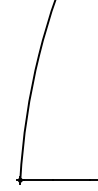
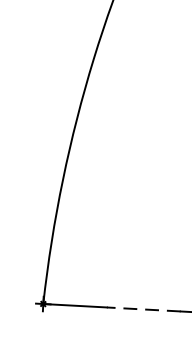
line: (71, 180) -> (144, 310), solid -> dashed

